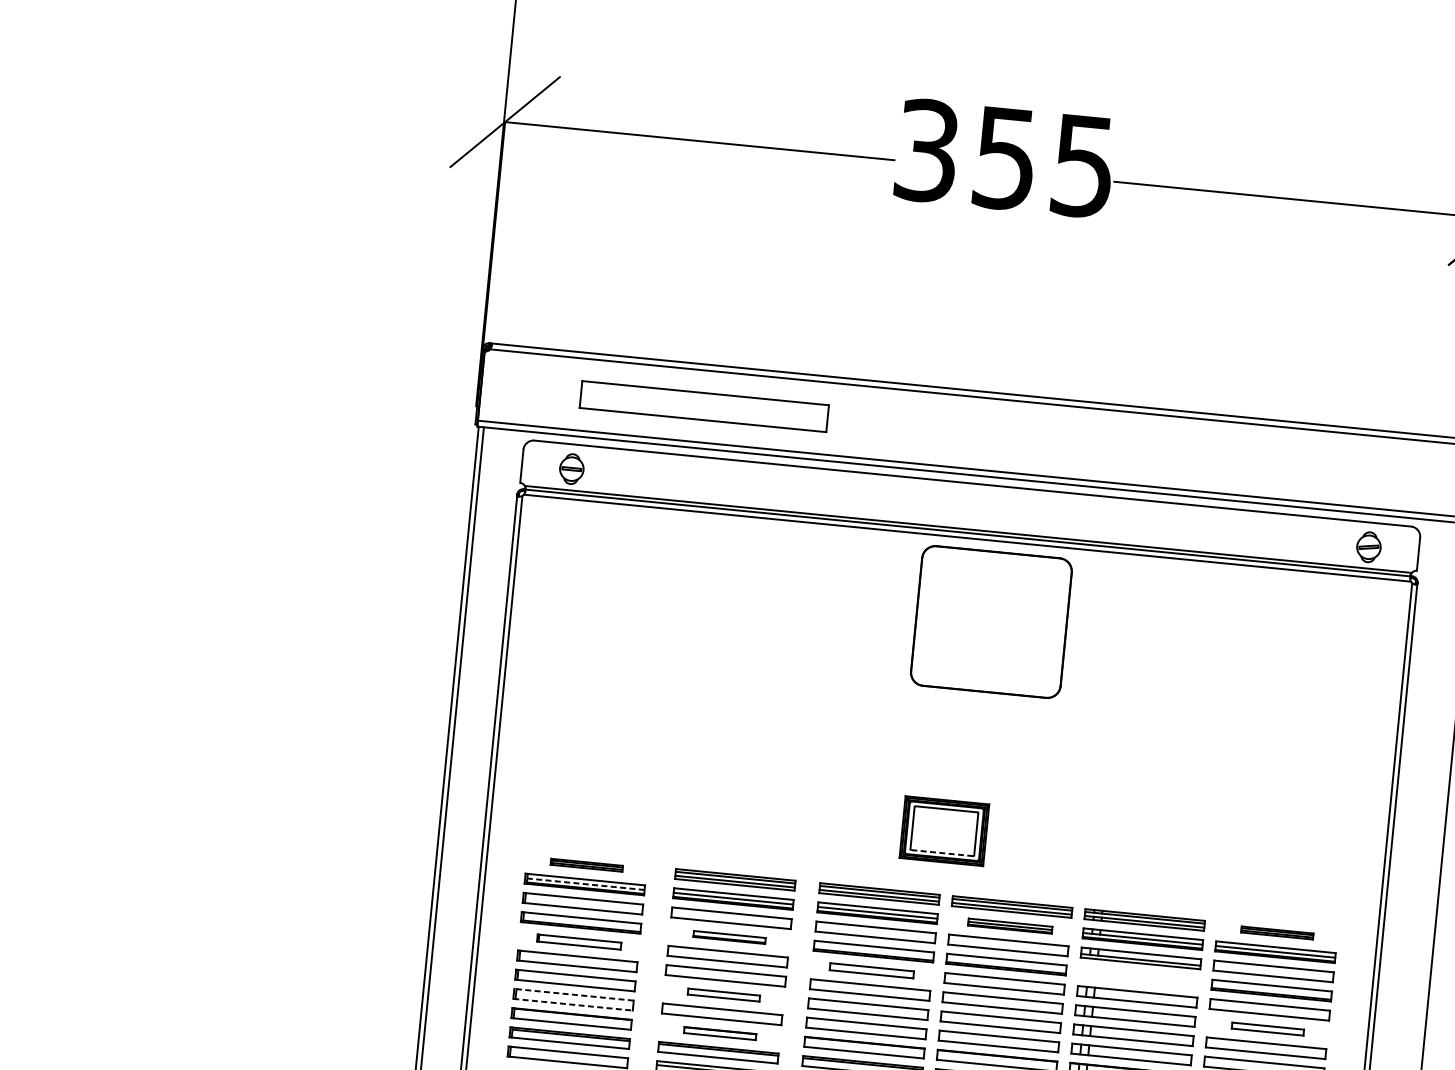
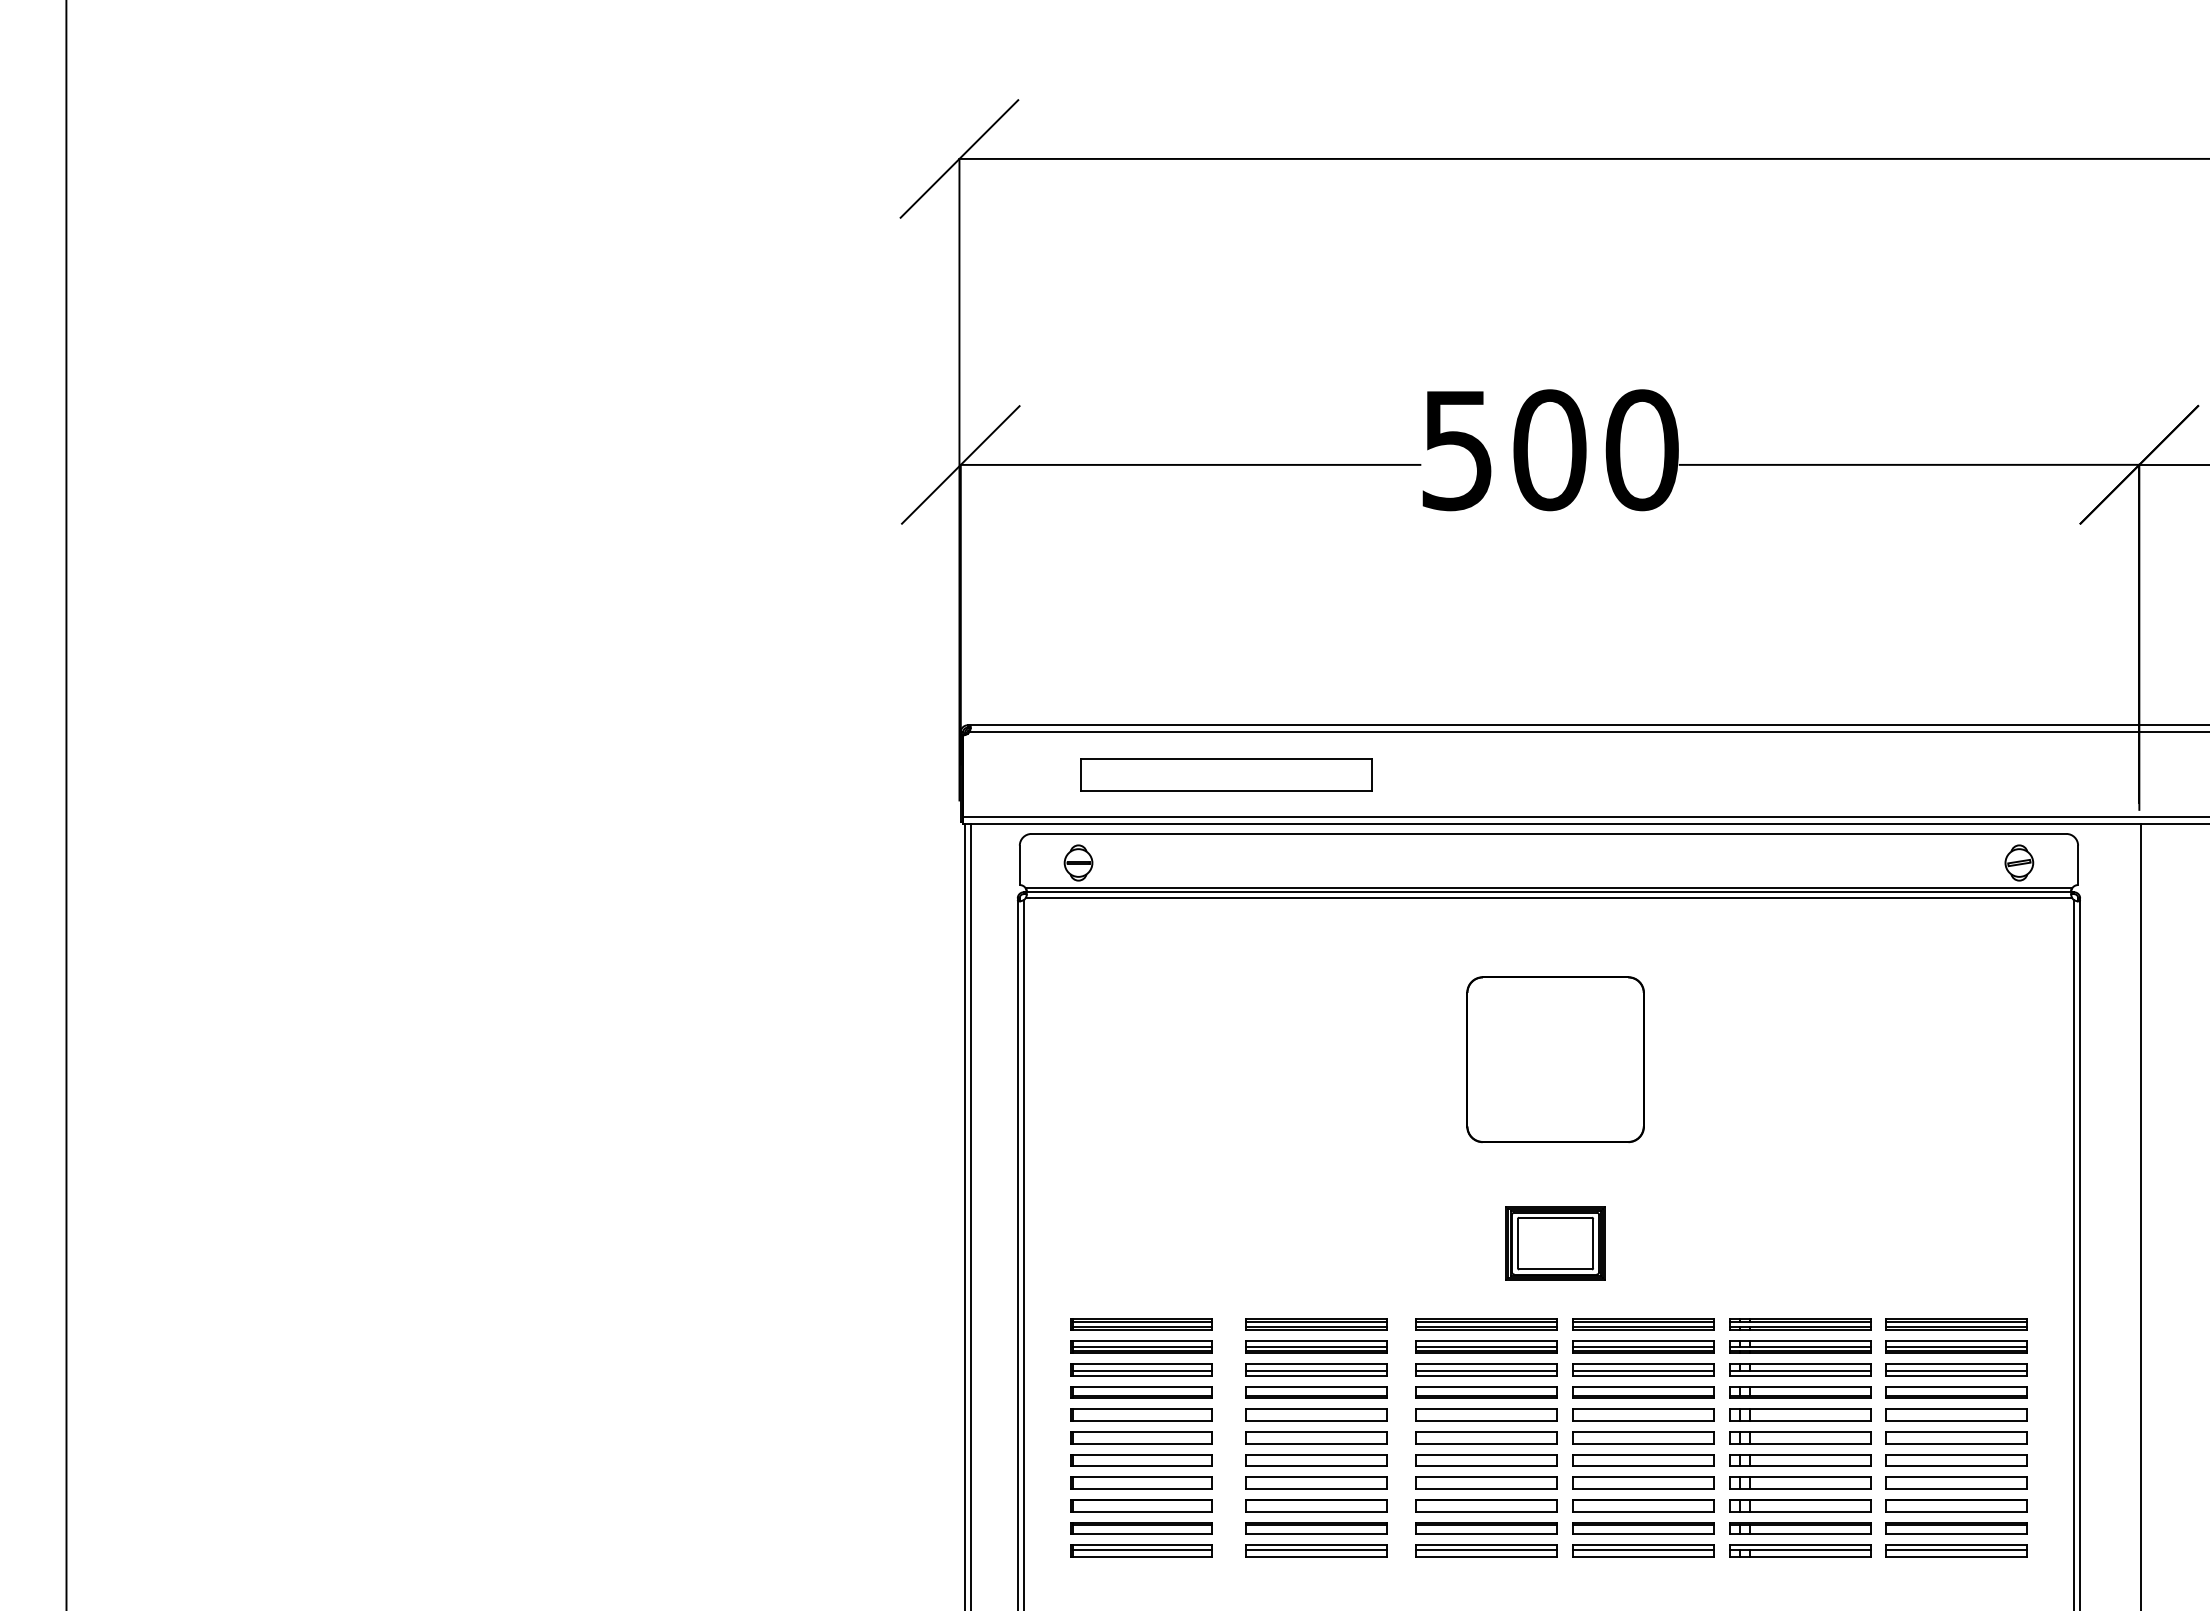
text: (1005, 158) -> (1550, 450), 355 -> 500
part: (991, 621) -> (1555, 1059), moved
line: (943, 853) -> (1556, 1269), dashed -> solid
part: (586, 865) -> (1141, 1324), size x1.67
line: (585, 884) -> (1142, 1346), dashed -> solid
line: (583, 905) -> (1142, 1371), added
line: (731, 919) -> (1316, 1371), added
part: (1010, 925) -> (1643, 1346), size x1.43
line: (875, 933) -> (1486, 1371), added
part: (1277, 933) -> (1956, 1324), size x1.67
part: (729, 937) -> (1316, 1392), size x1.67
part: (579, 941) -> (1141, 1414), size x1.43
line: (1008, 946) -> (1643, 1371), added
part: (871, 970) -> (1486, 1414), size x1.43
line: (1273, 972) -> (1956, 1371), added
part: (1139, 977) -> (1800, 1392), added
line: (574, 994) -> (1141, 1477), dashed -> solid
part: (723, 995) -> (1316, 1460), size x1.67
line: (573, 1005) -> (1141, 1489), dashed -> solid
part: (1267, 1028) -> (1956, 1437), size x1.67
part: (720, 1033) -> (1316, 1505), size x1.67
line: (568, 1056) -> (1142, 1549), added

